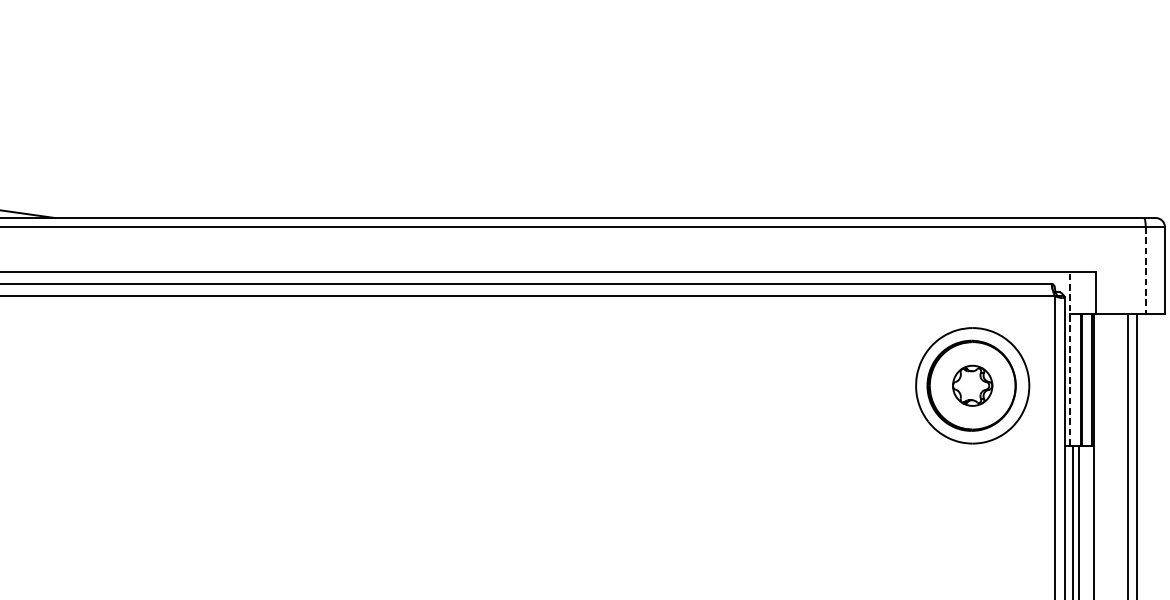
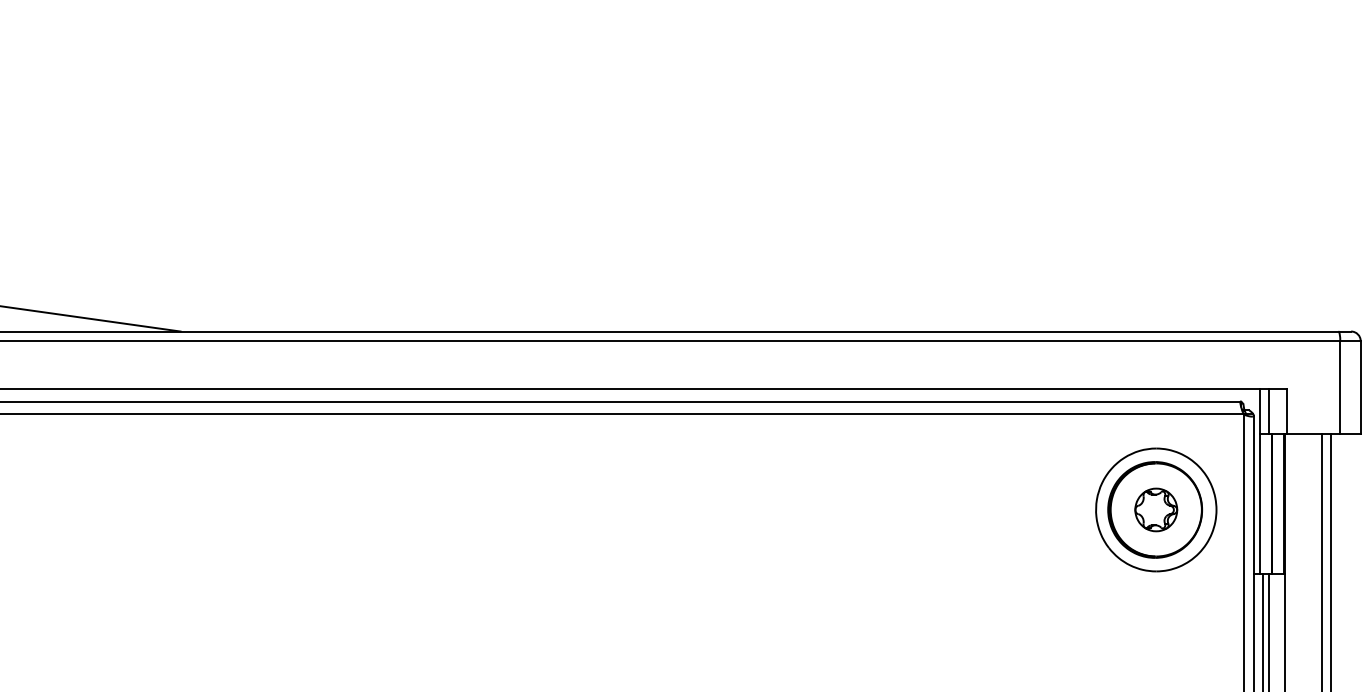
line: (1145, 270) -> (1340, 387), dashed -> solid
line: (1078, 292) -> (1268, 410), added
line: (1070, 358) -> (1260, 480), dashed -> solid

